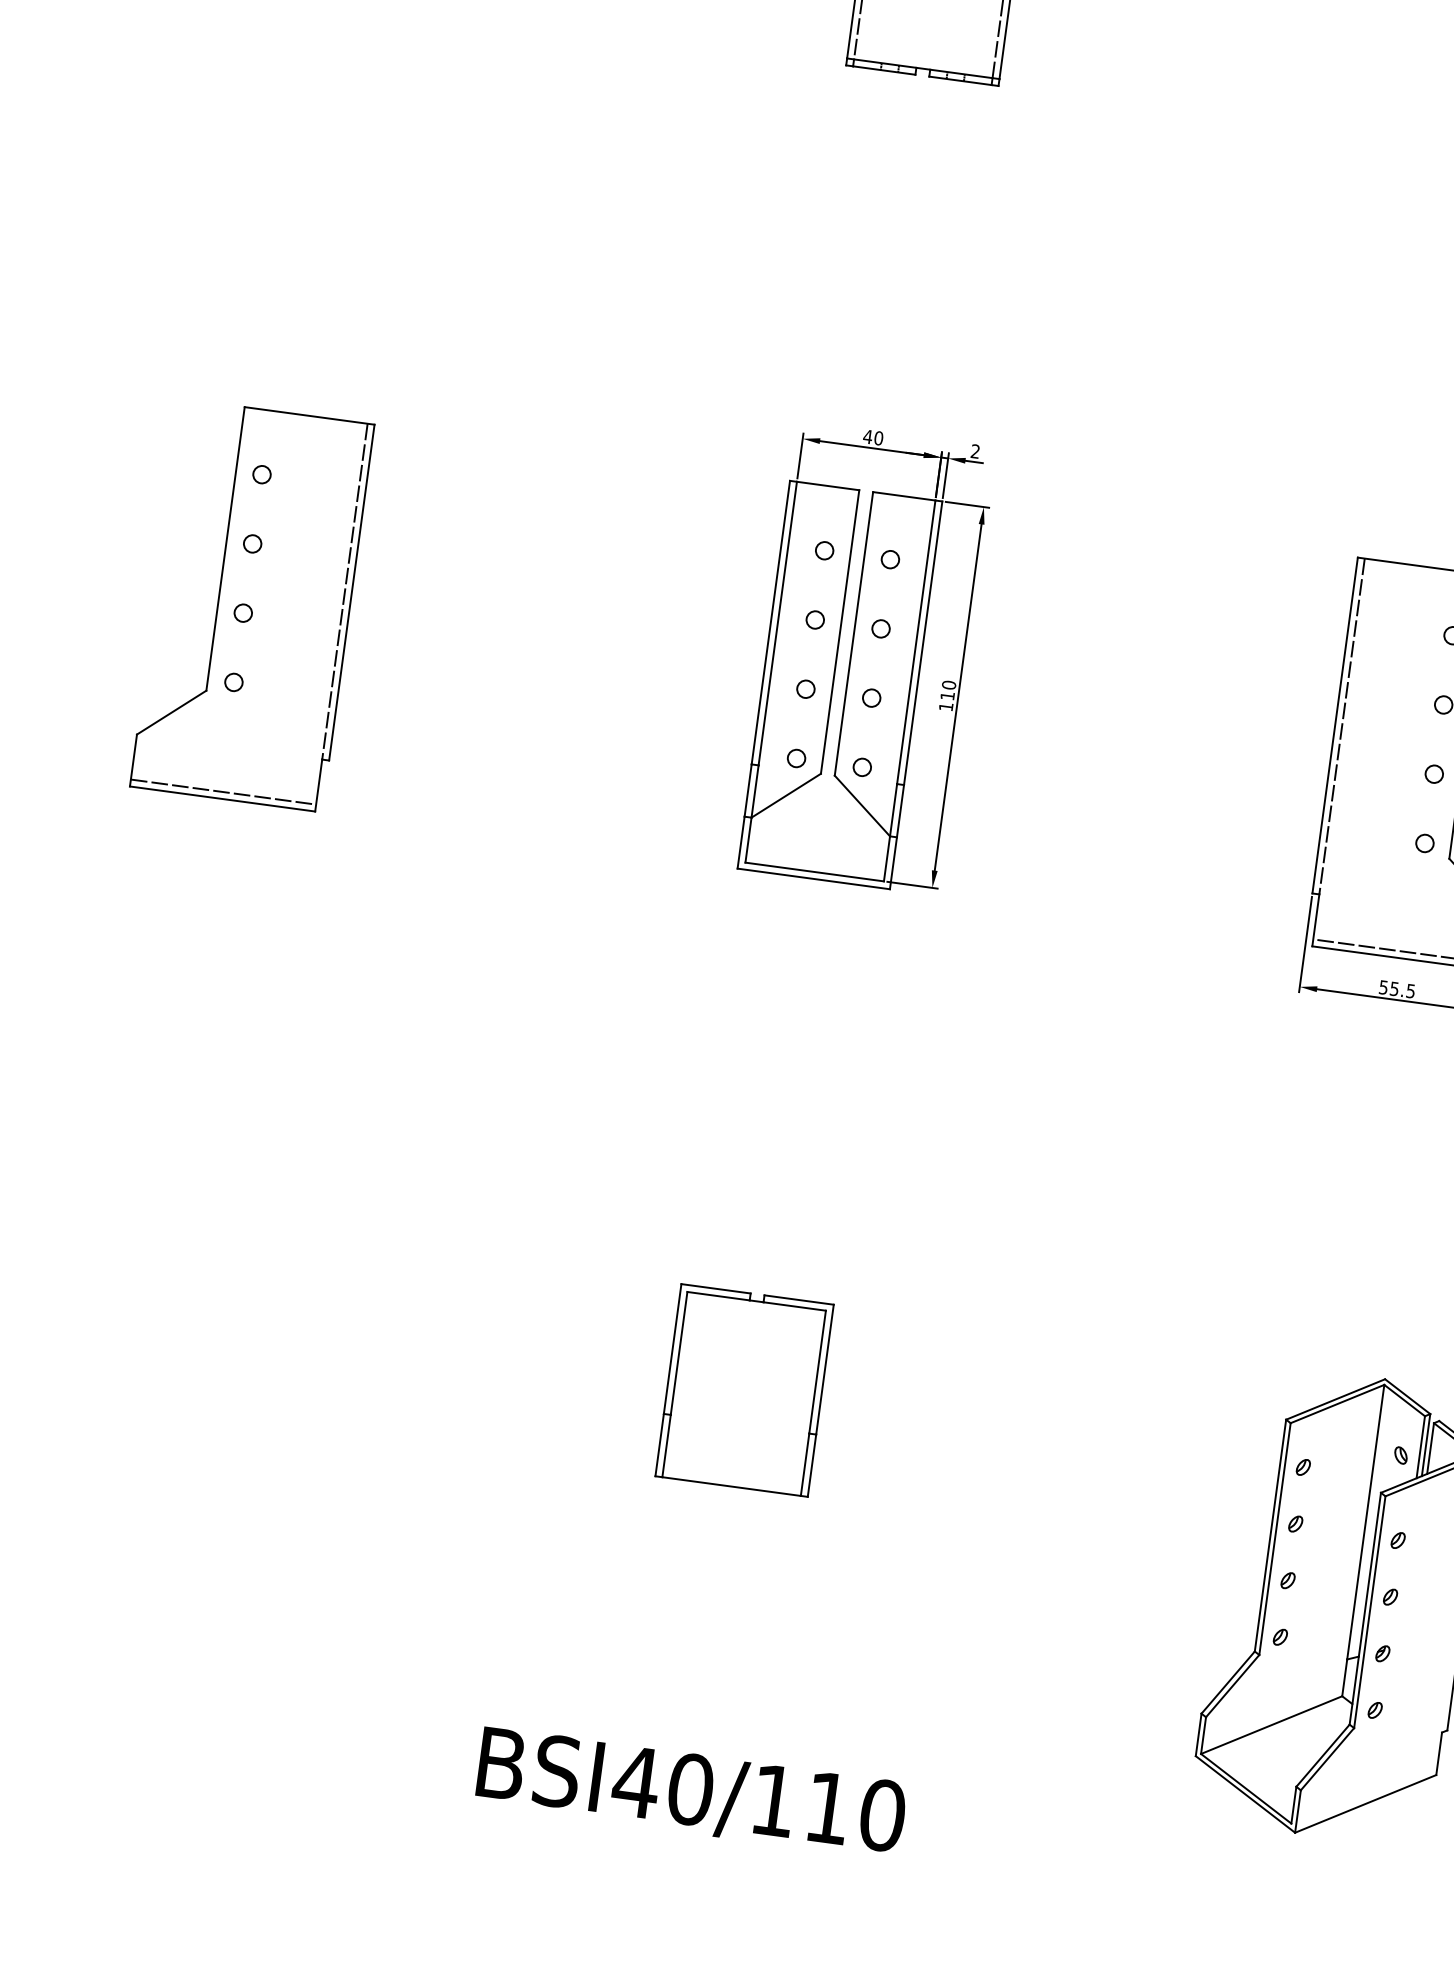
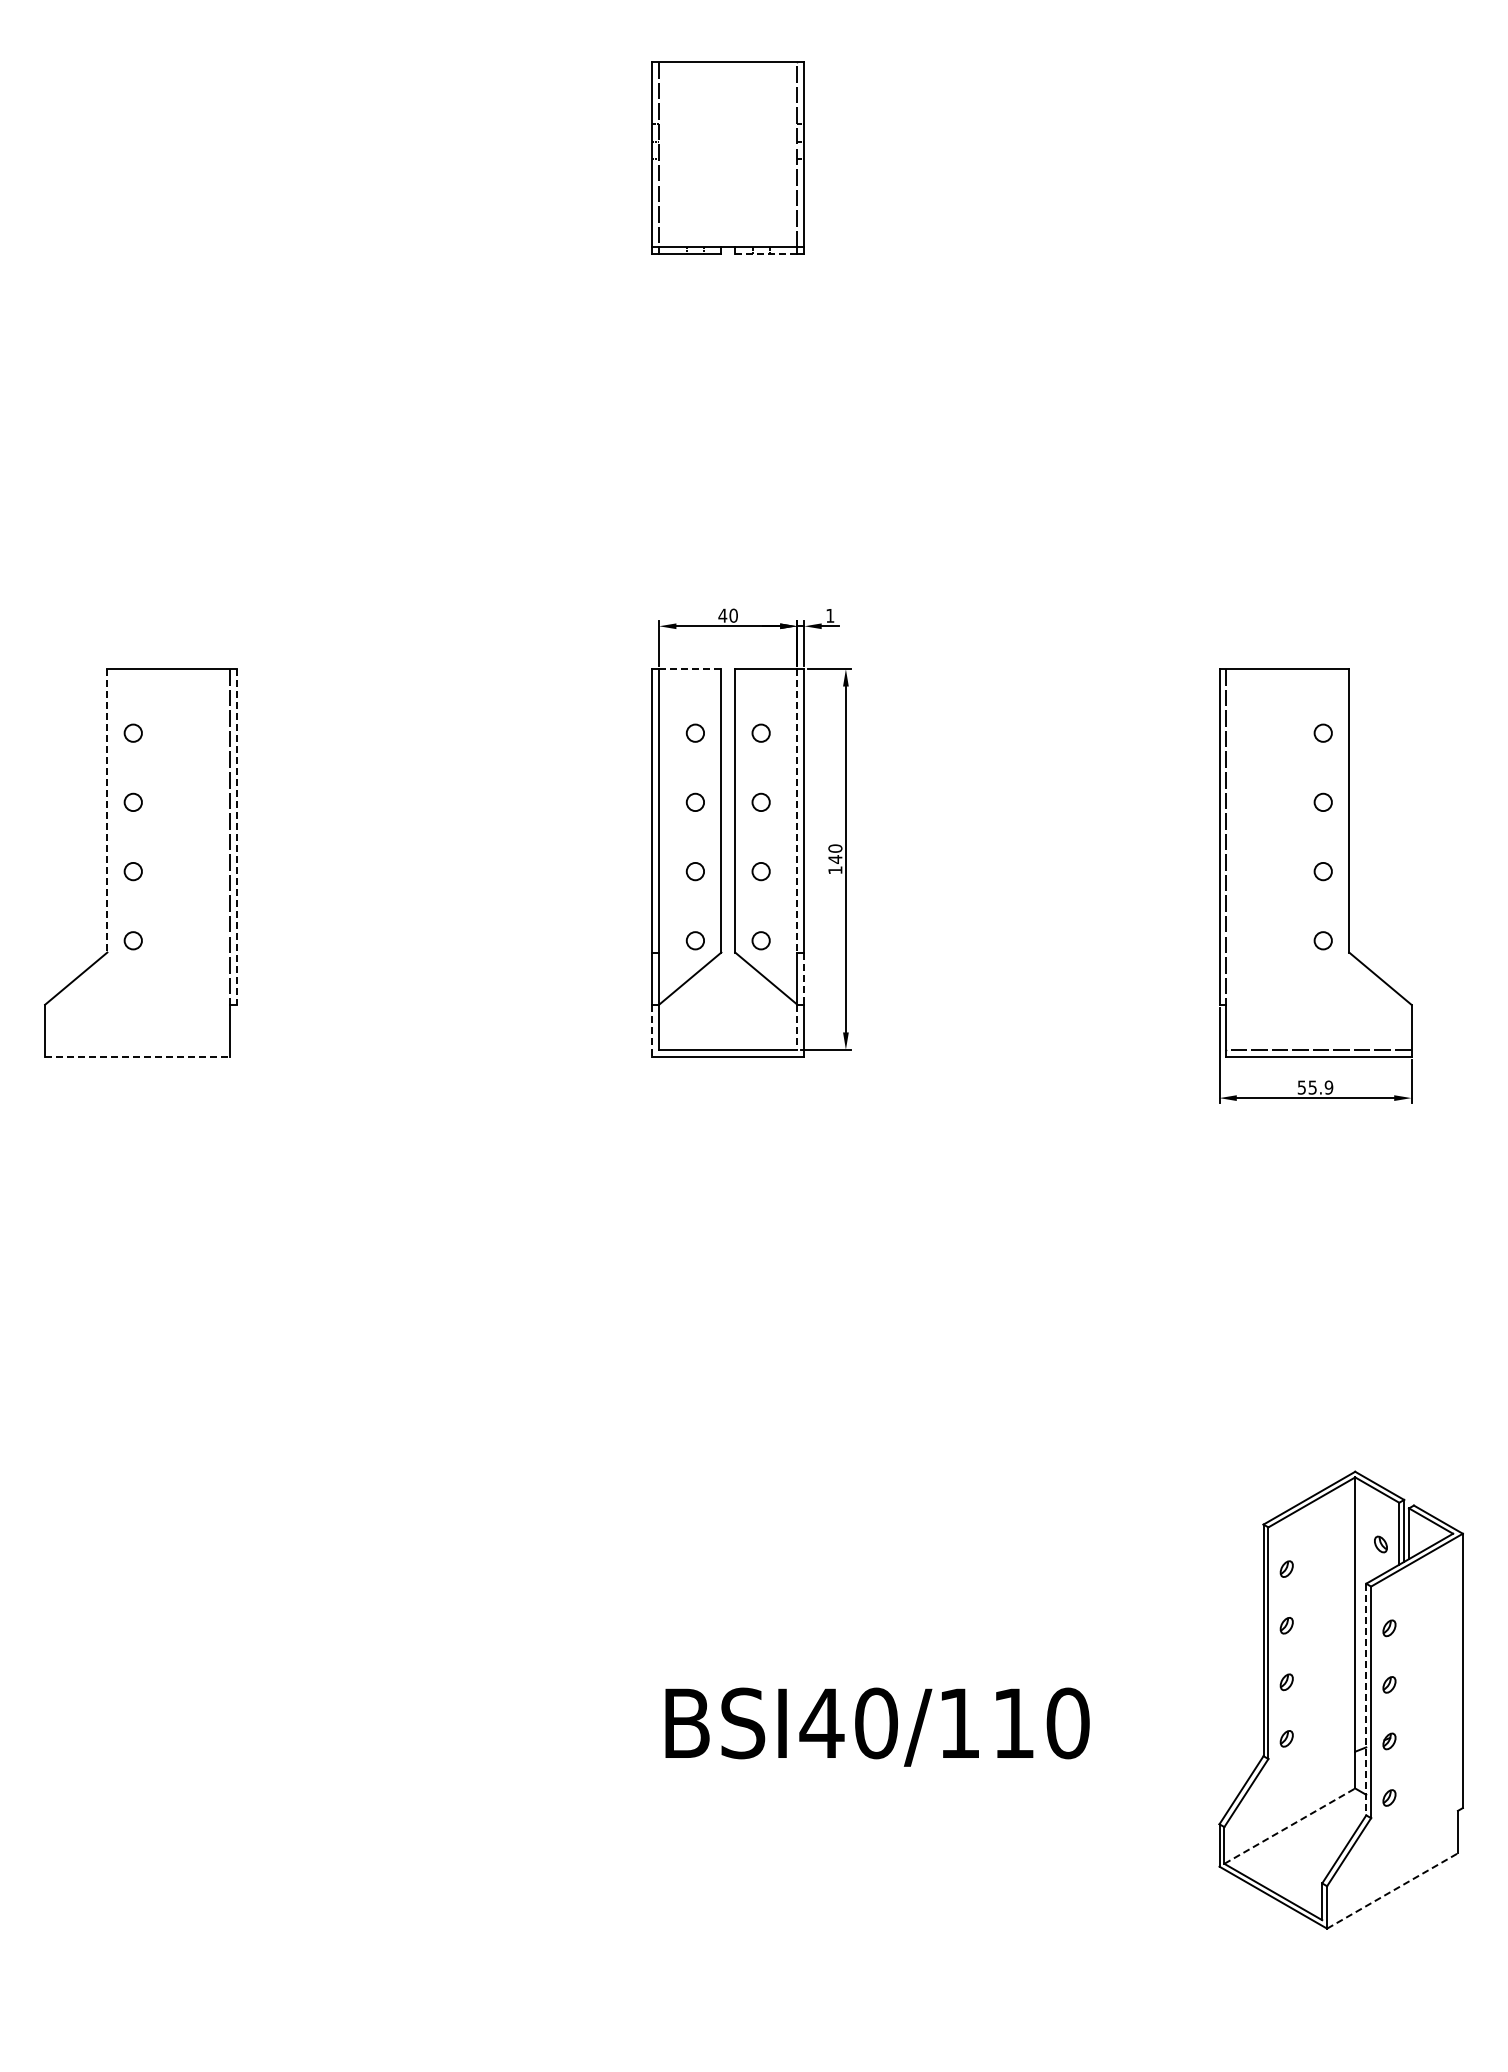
line: (959, 81) -> (765, 254), solid -> dashed
text: (975, 451) -> (830, 615), 2 -> 1
line: (828, 486) -> (690, 669), solid -> dashed
line: (225, 548) -> (107, 810), solid -> dashed
line: (352, 593) -> (237, 837), solid -> dashed
line: (916, 641) -> (797, 810), solid -> dashed
text: (947, 696) -> (835, 859), 110 -> 140
line: (223, 791) -> (137, 1049), removed
line: (222, 798) -> (137, 1056), solid -> dashed
line: (900, 812) -> (804, 979), solid -> dashed
line: (741, 842) -> (652, 1030), solid -> dashed
line: (886, 859) -> (797, 1027), solid -> dashed
text: (1410, 991) -> (1328, 1087), 55.5 -> 55.9
part: (743, 1390) -> (727, 1567), removed
line: (1365, 1608) -> (1366, 1699), solid -> dashed
line: (1272, 1724) -> (1290, 1825), solid -> dashed
text: (691, 1792) -> (877, 1726), moved
line: (1365, 1803) -> (1392, 1890), solid -> dashed

